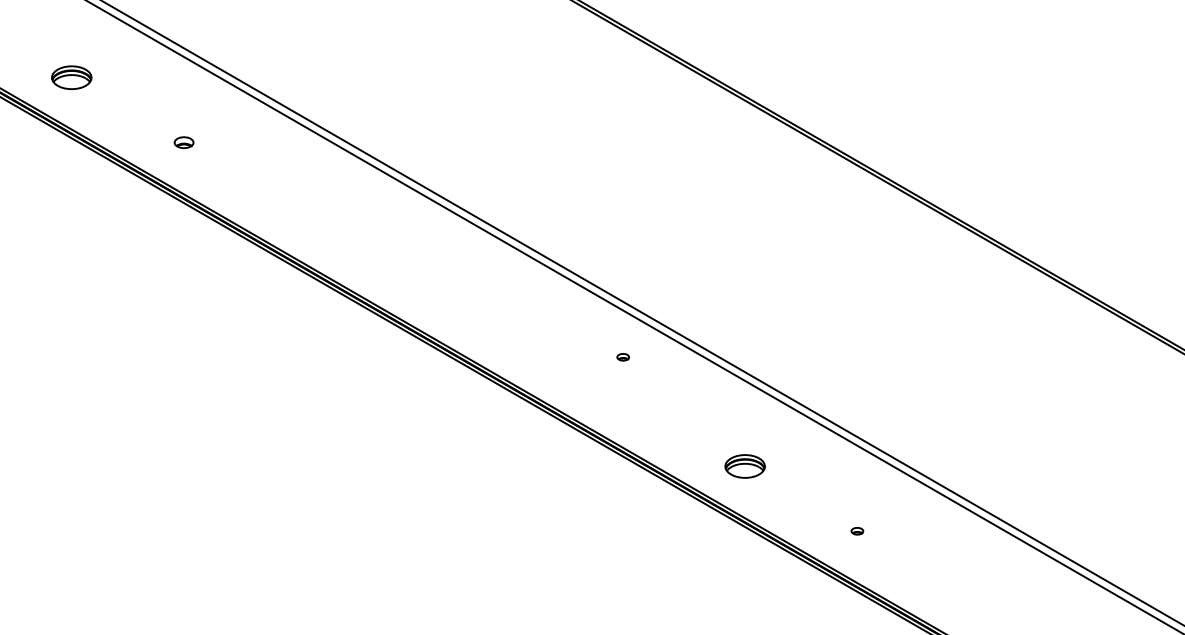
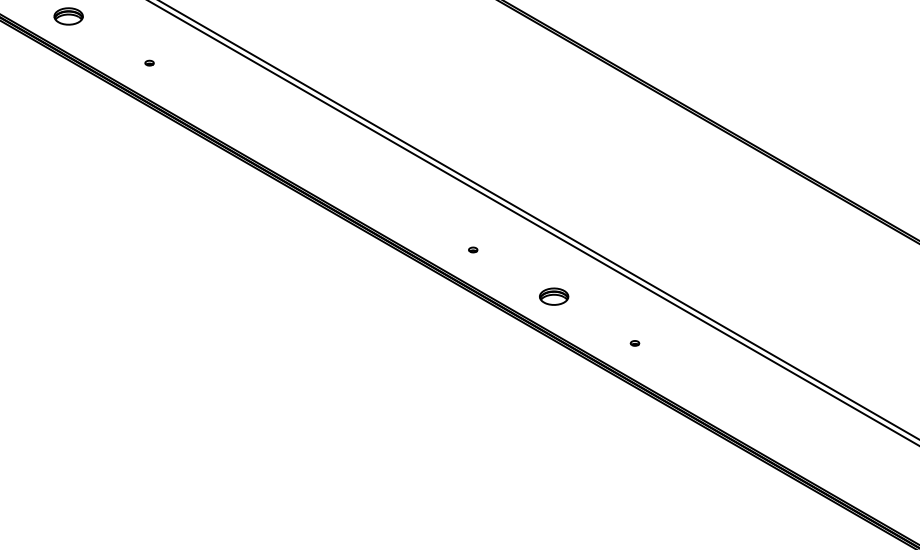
part: (183, 141) -> (149, 62), size x0.62
part: (623, 356) -> (473, 249), moved

